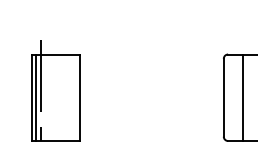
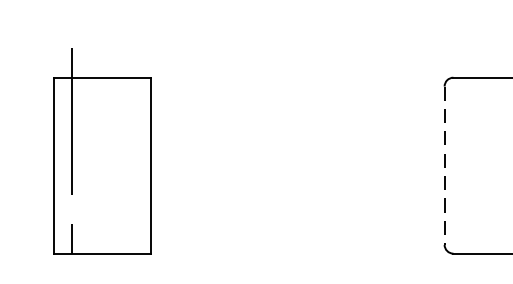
line: (36, 97) -> (63, 165), removed
line: (223, 97) -> (444, 165), solid -> dashed
line: (242, 97) -> (482, 165), removed

